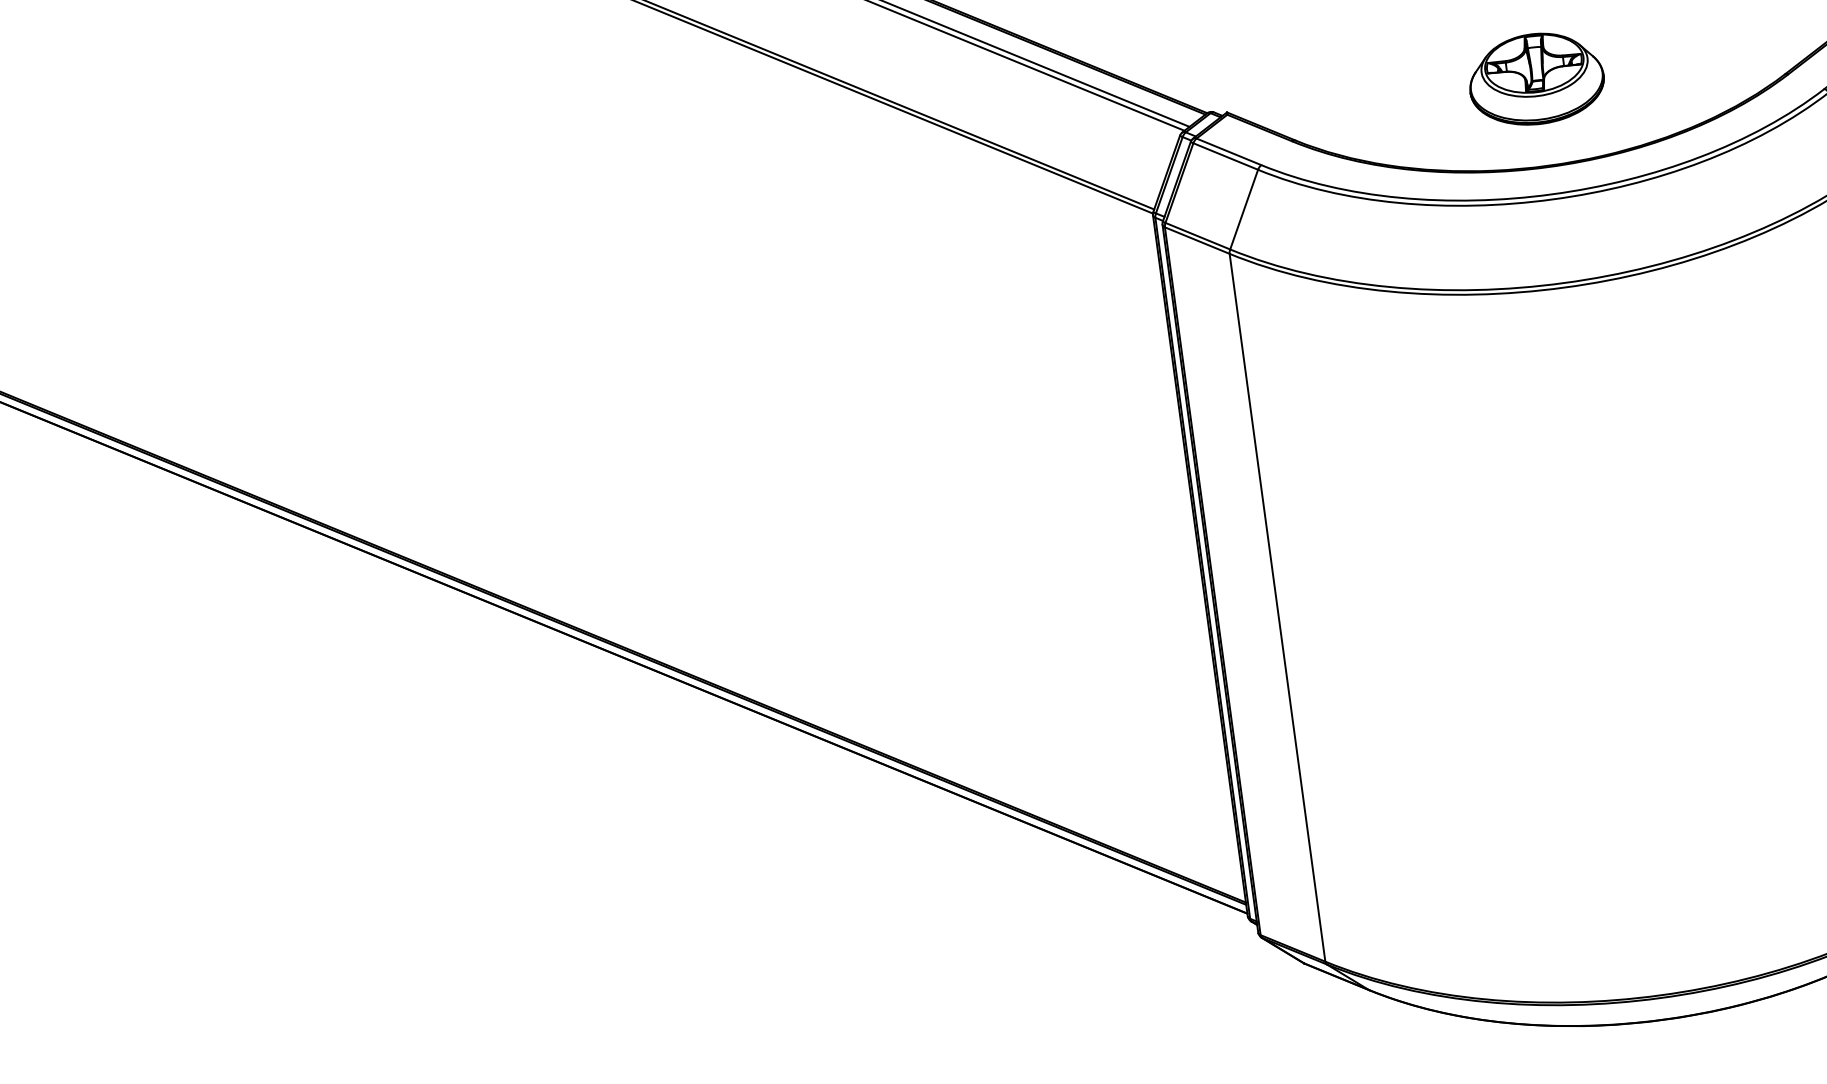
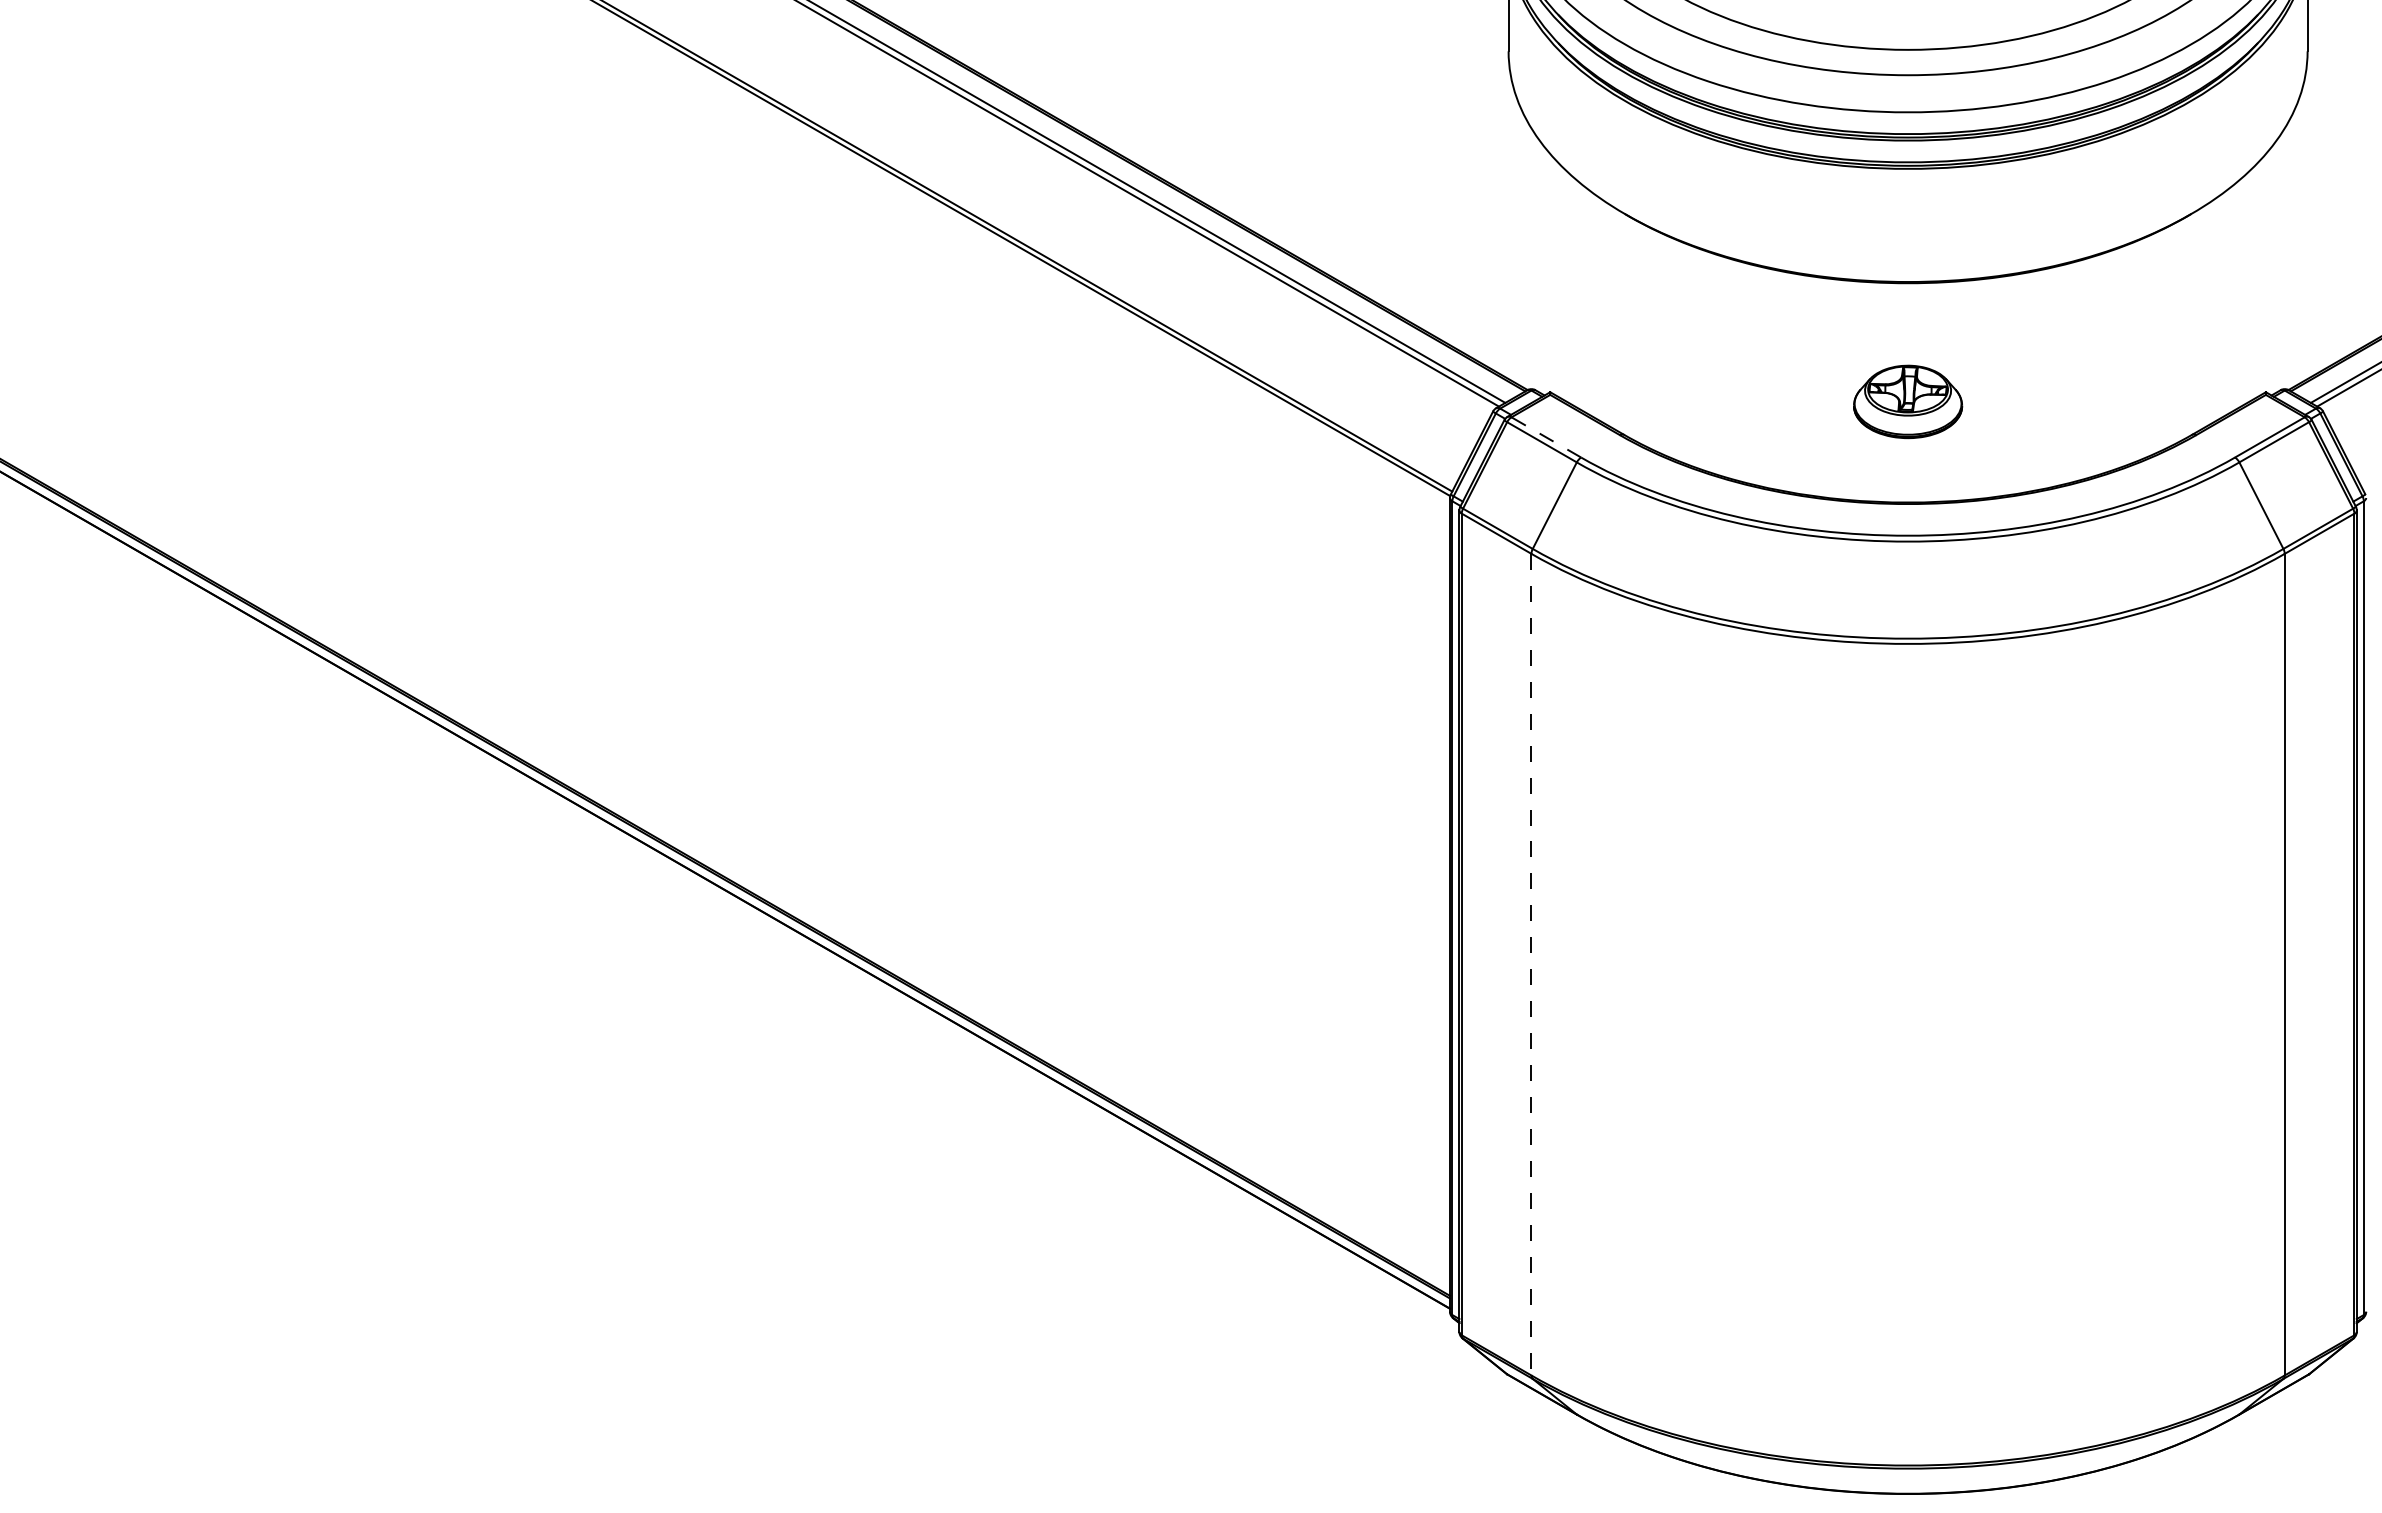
part: (1535, 78) -> (1907, 401), size x0.7
line: (1228, 151) -> (1545, 437), solid -> dashed
line: (1277, 607) -> (1531, 964), solid -> dashed

